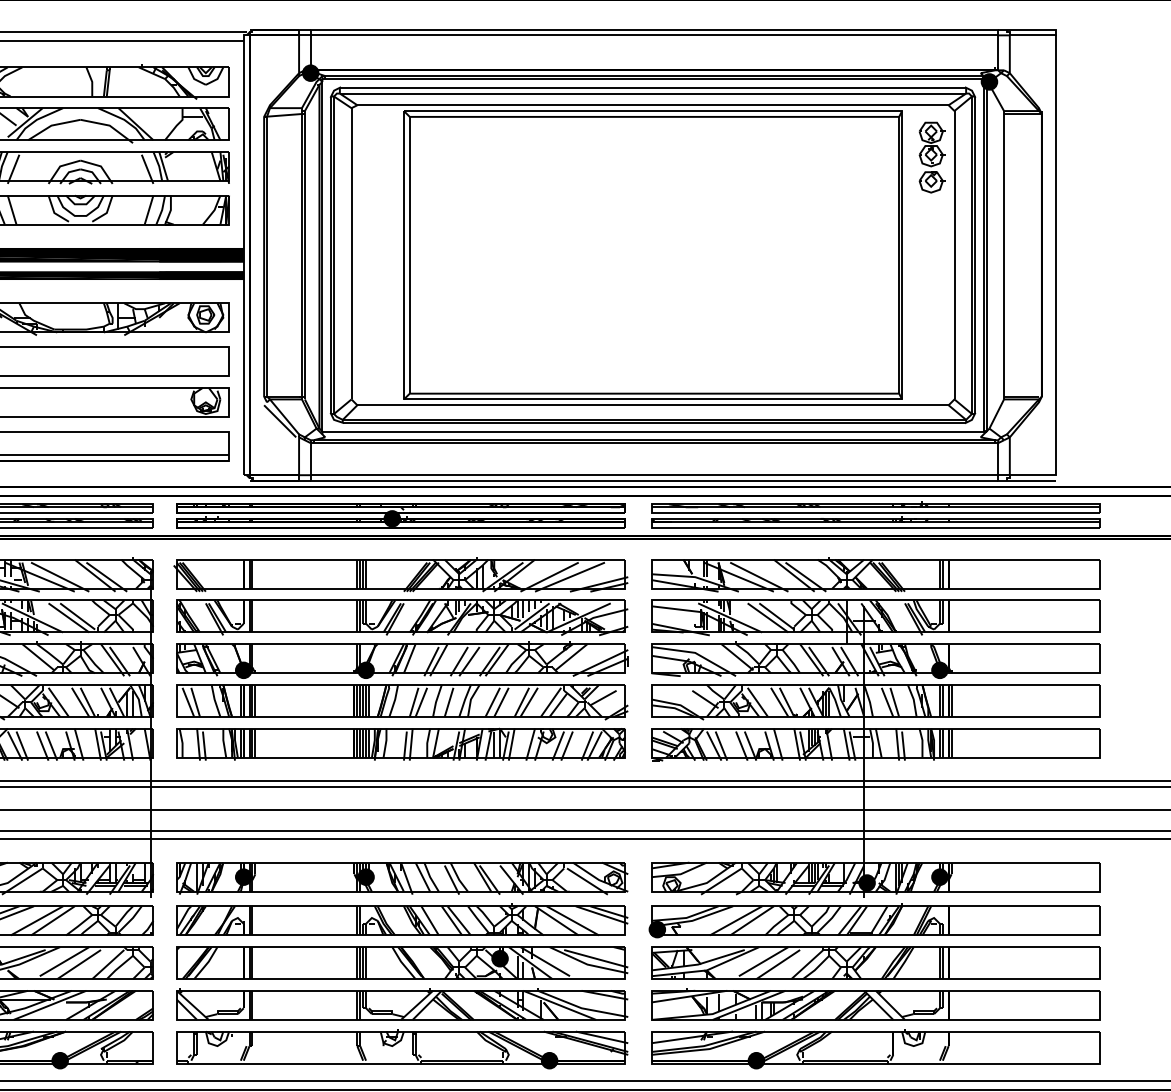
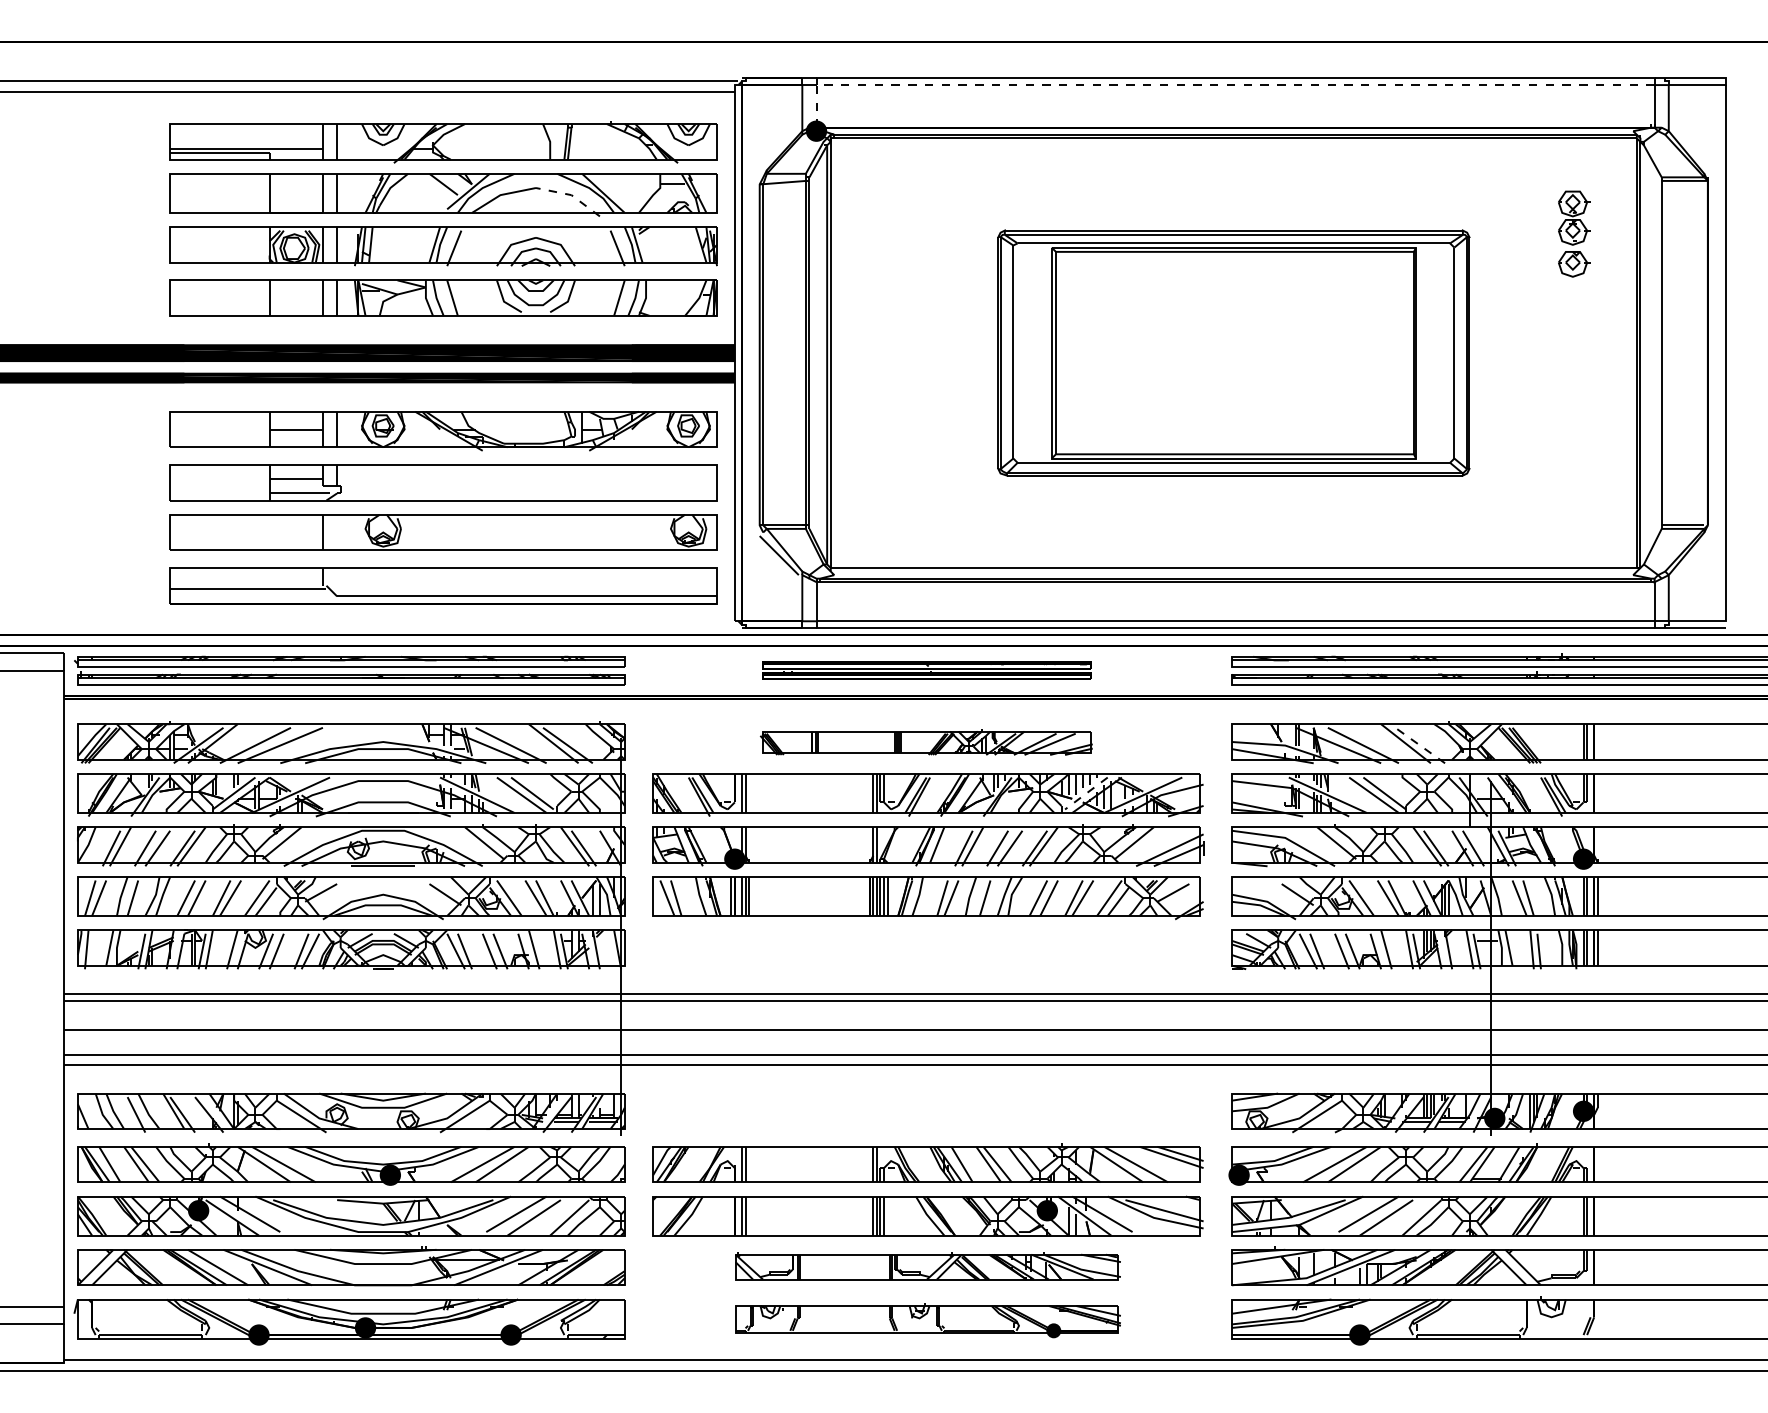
line: (637, 35) -> (1214, 85), solid -> dashed
fill: (989, 81) -> (1643, 141), removed
line: (109, 125) -> (571, 195), solid -> dashed
part: (652, 254) -> (1233, 352), size x0.6
part: (400, 515) -> (926, 670), size x0.6
part: (400, 574) -> (926, 742), size x0.6
line: (806, 577) -> (1420, 745), solid -> dashed
line: (532, 616) -> (1086, 793), solid -> dashed
fill: (365, 669) -> (883, 858), removed
part: (400, 744) -> (926, 949), removed
part: (401, 878) -> (927, 1113), removed
part: (401, 1003) -> (927, 1265), size x0.7
part: (401, 1048) -> (927, 1320), size x0.7

